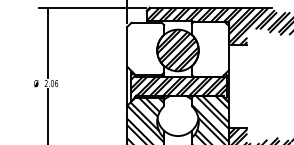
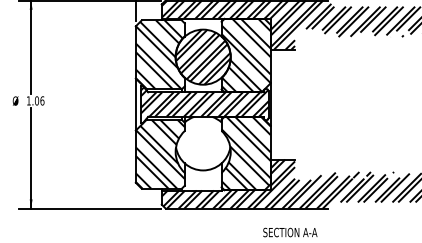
hatch: (144, 48) -> (158, 54), added
hatch: (209, 49) -> (245, 55), added
text: (46, 83) -> (28, 100), 2.06 -> 1.06

